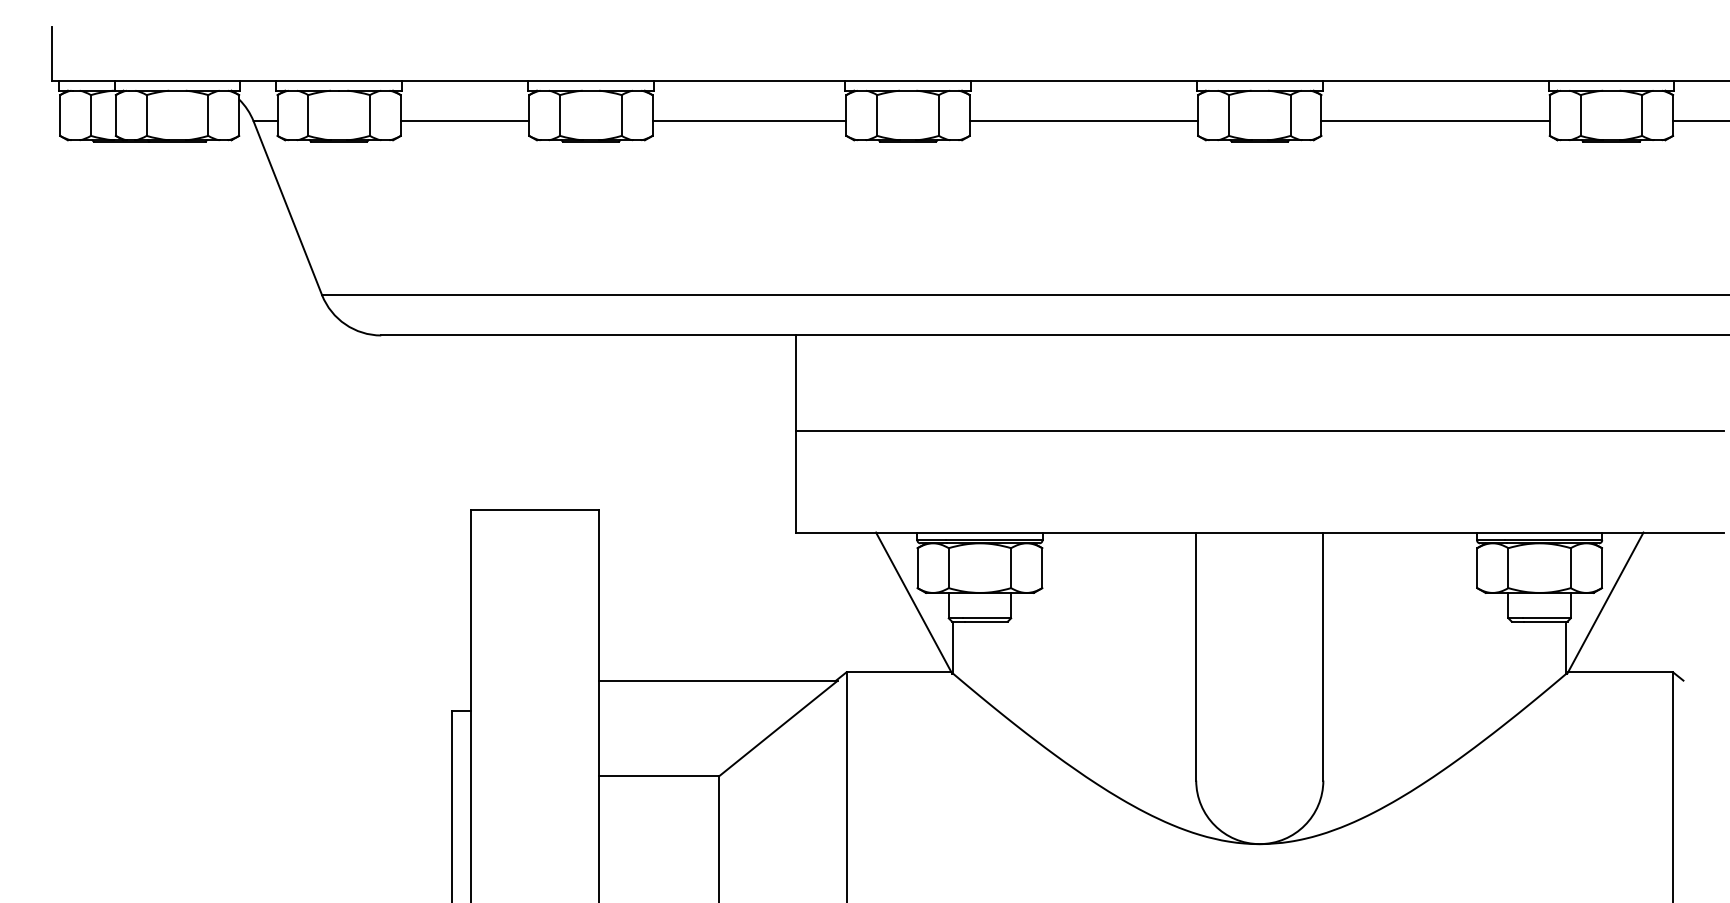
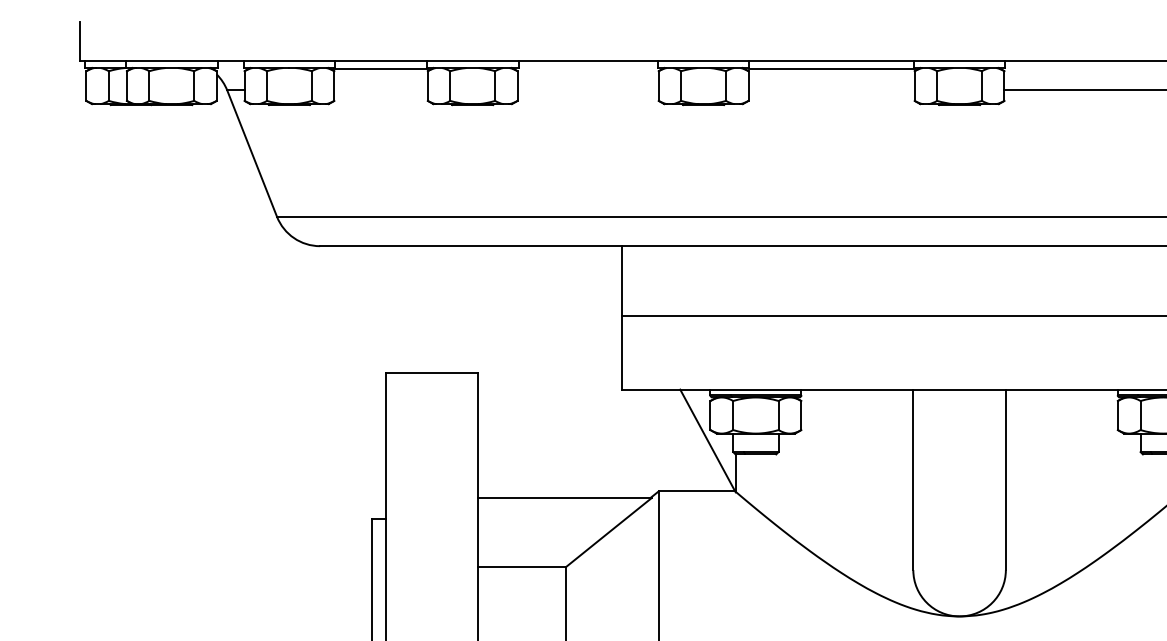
line: (464, 121) -> (380, 69), moved
line: (749, 121) -> (588, 90), removed
line: (1083, 121) -> (831, 69), moved

